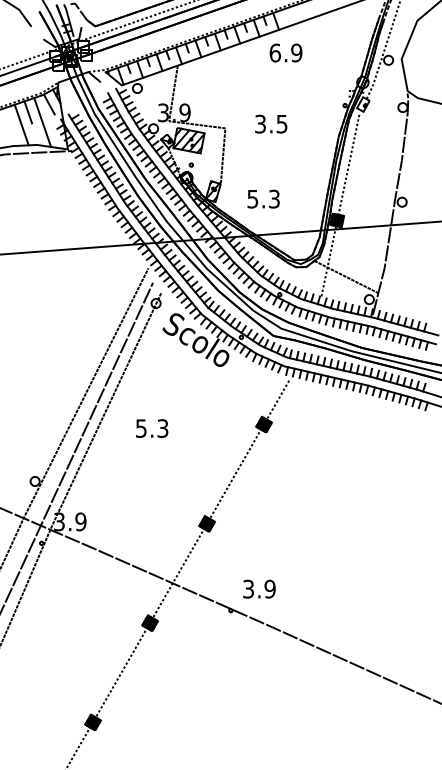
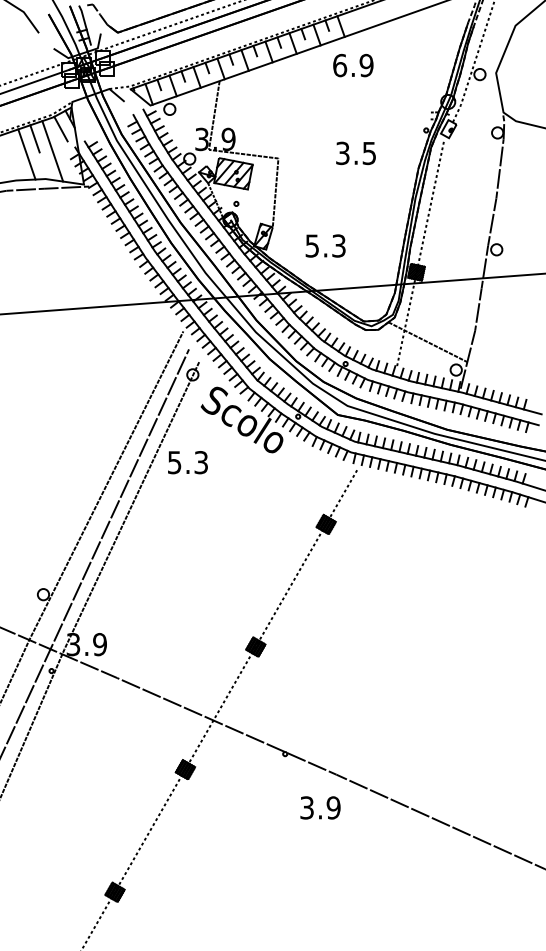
text: (271, 123) -> (356, 152), moved
text: (152, 428) -> (188, 462), moved
text: (259, 588) -> (320, 807), moved

